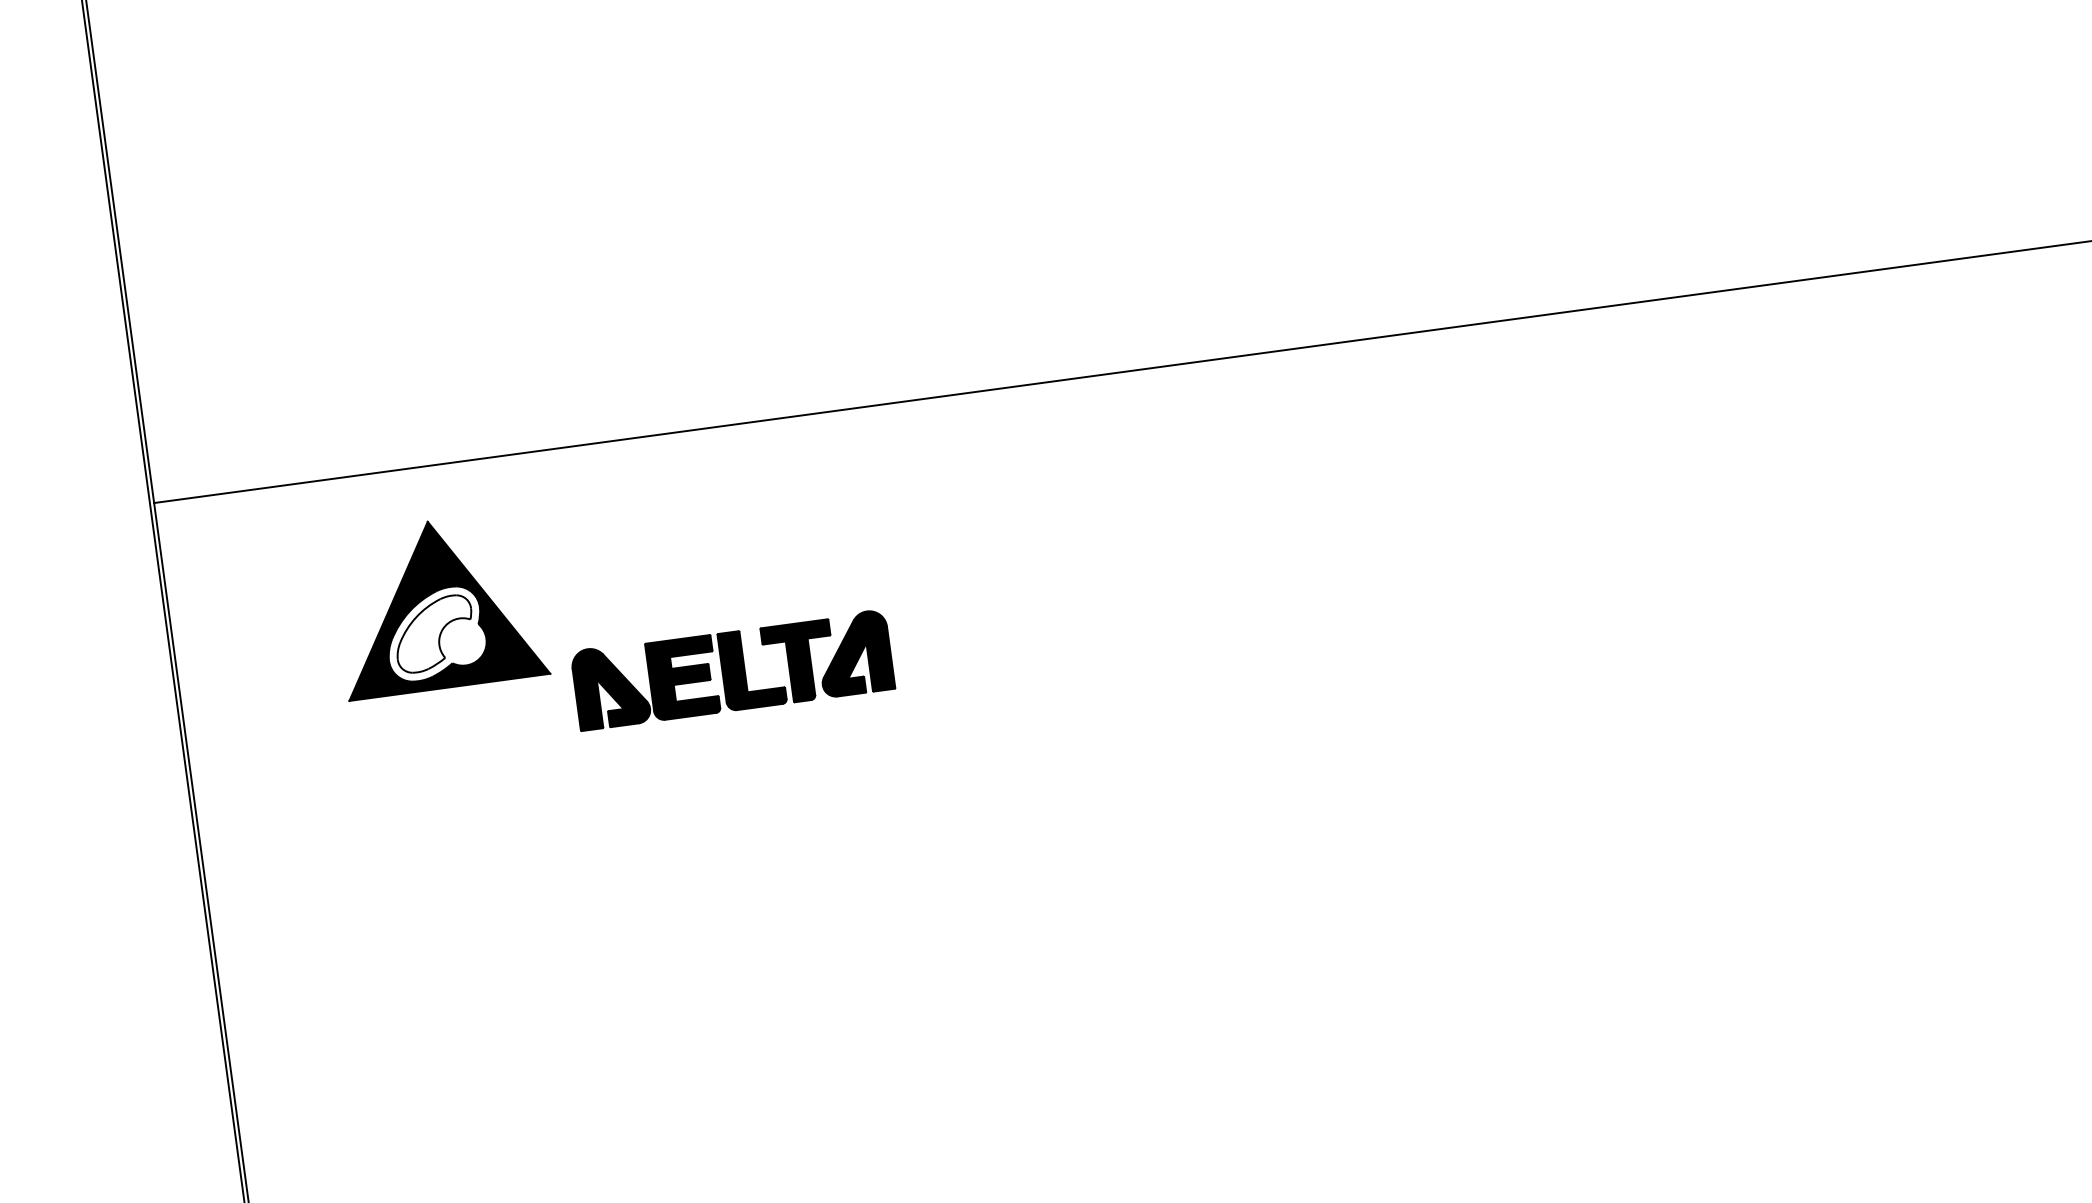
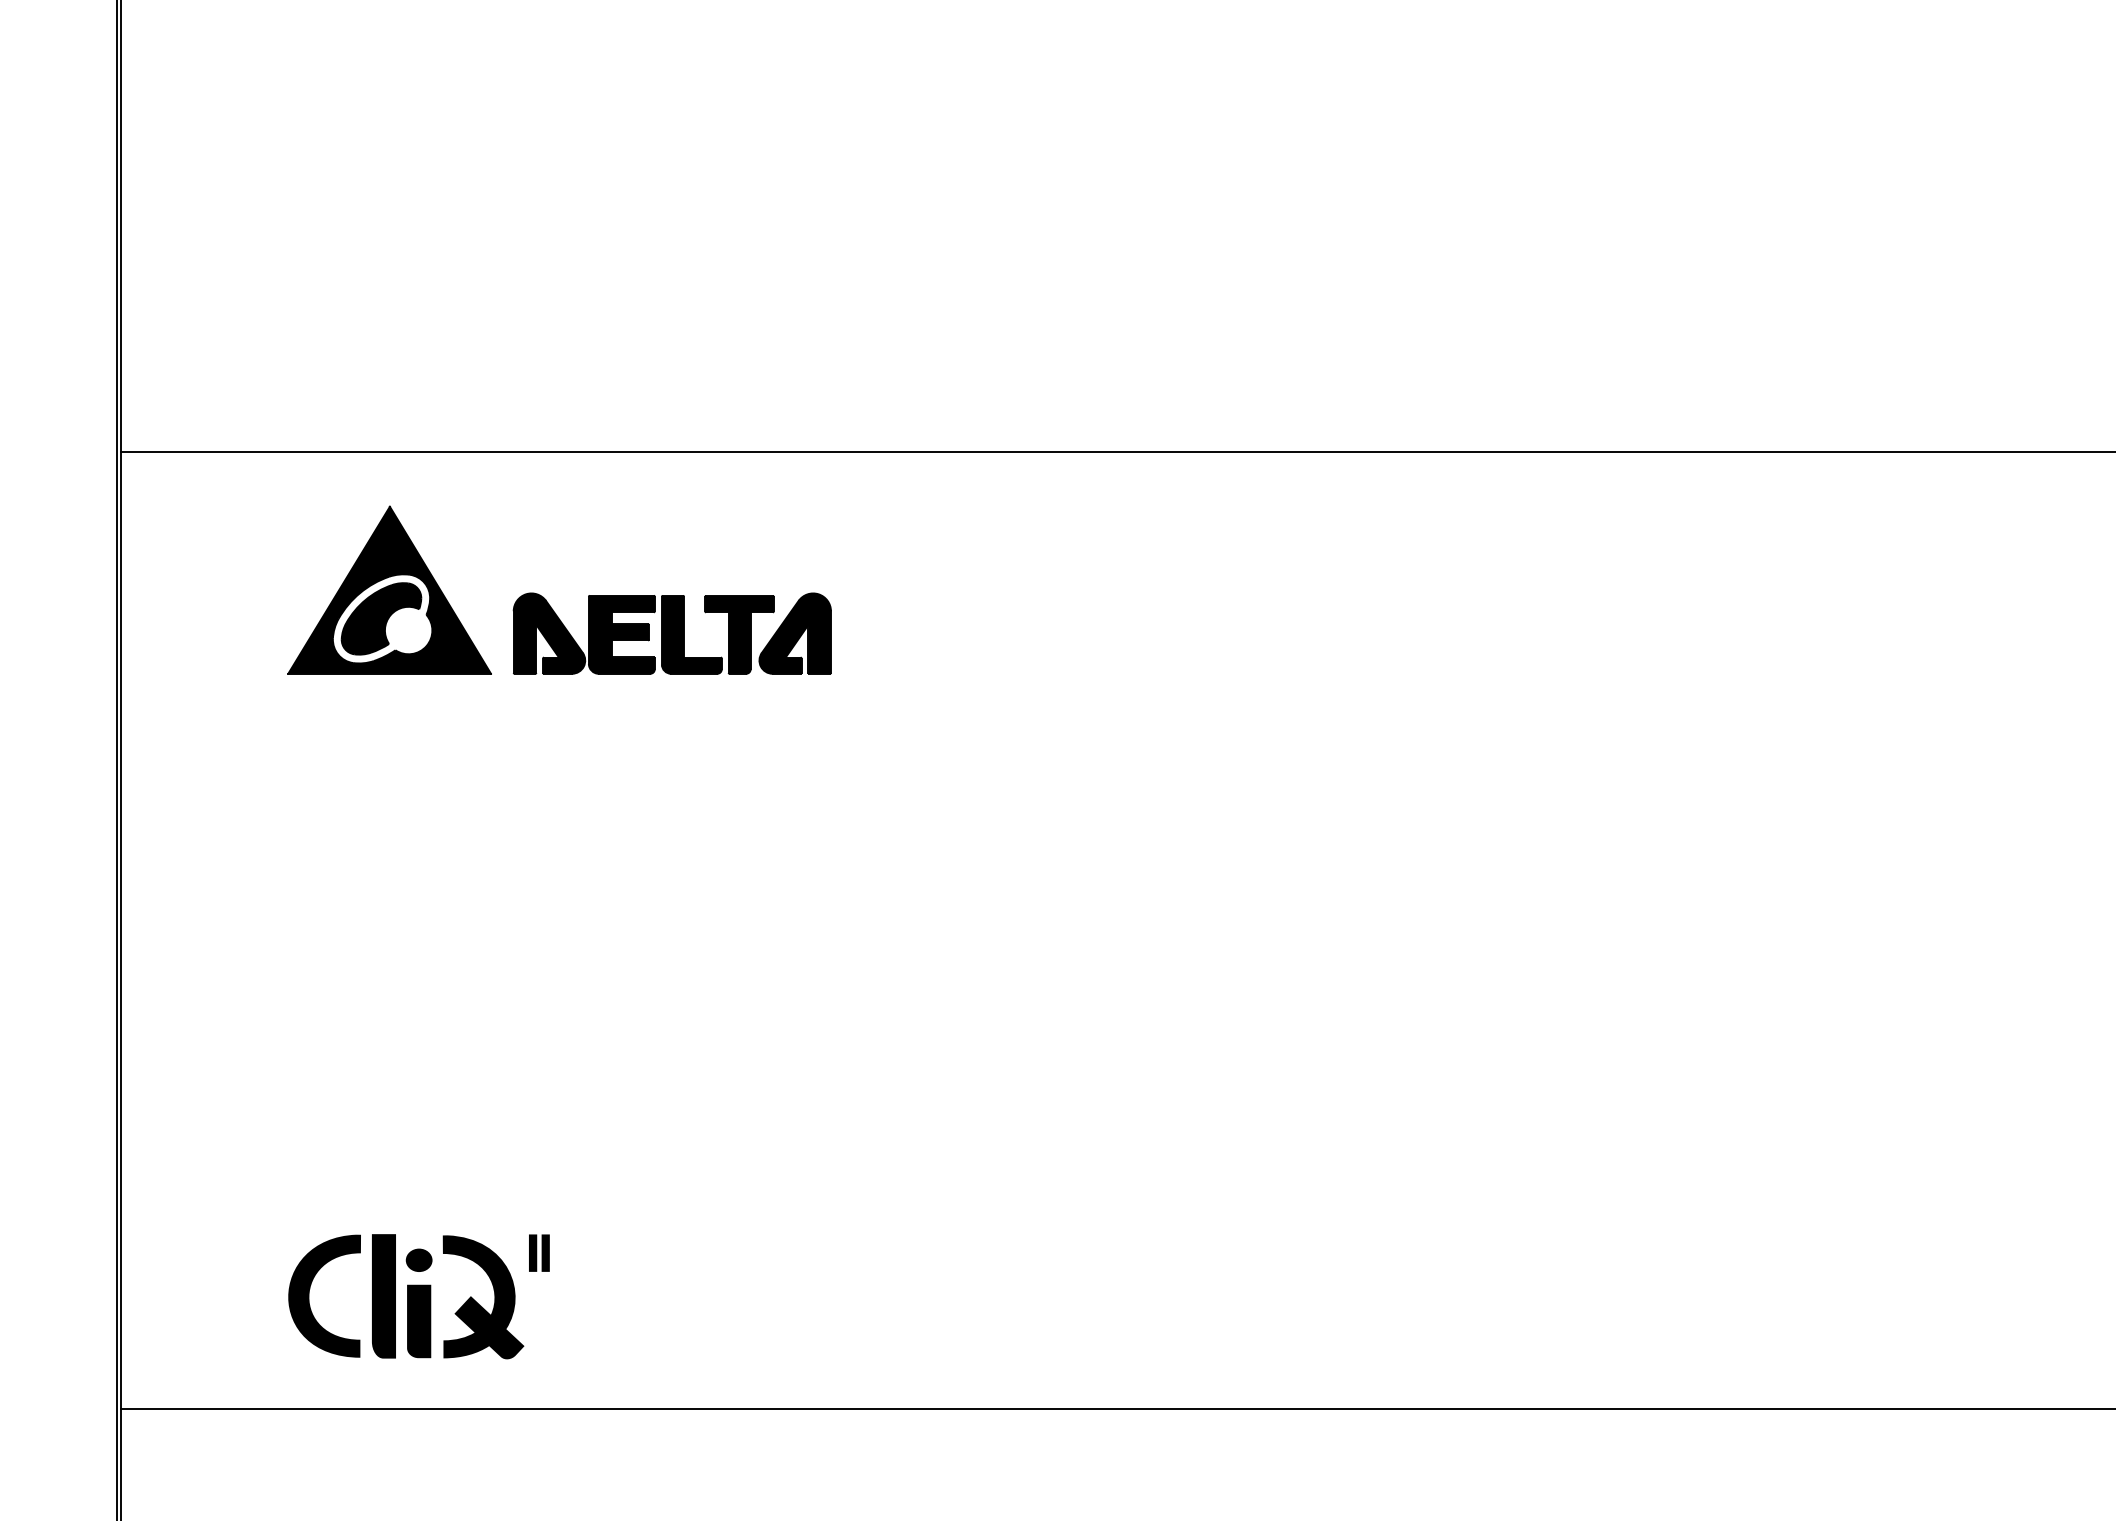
fill: (434, 633) -> (381, 618), added
part: (731, 670) -> (671, 633), moved

